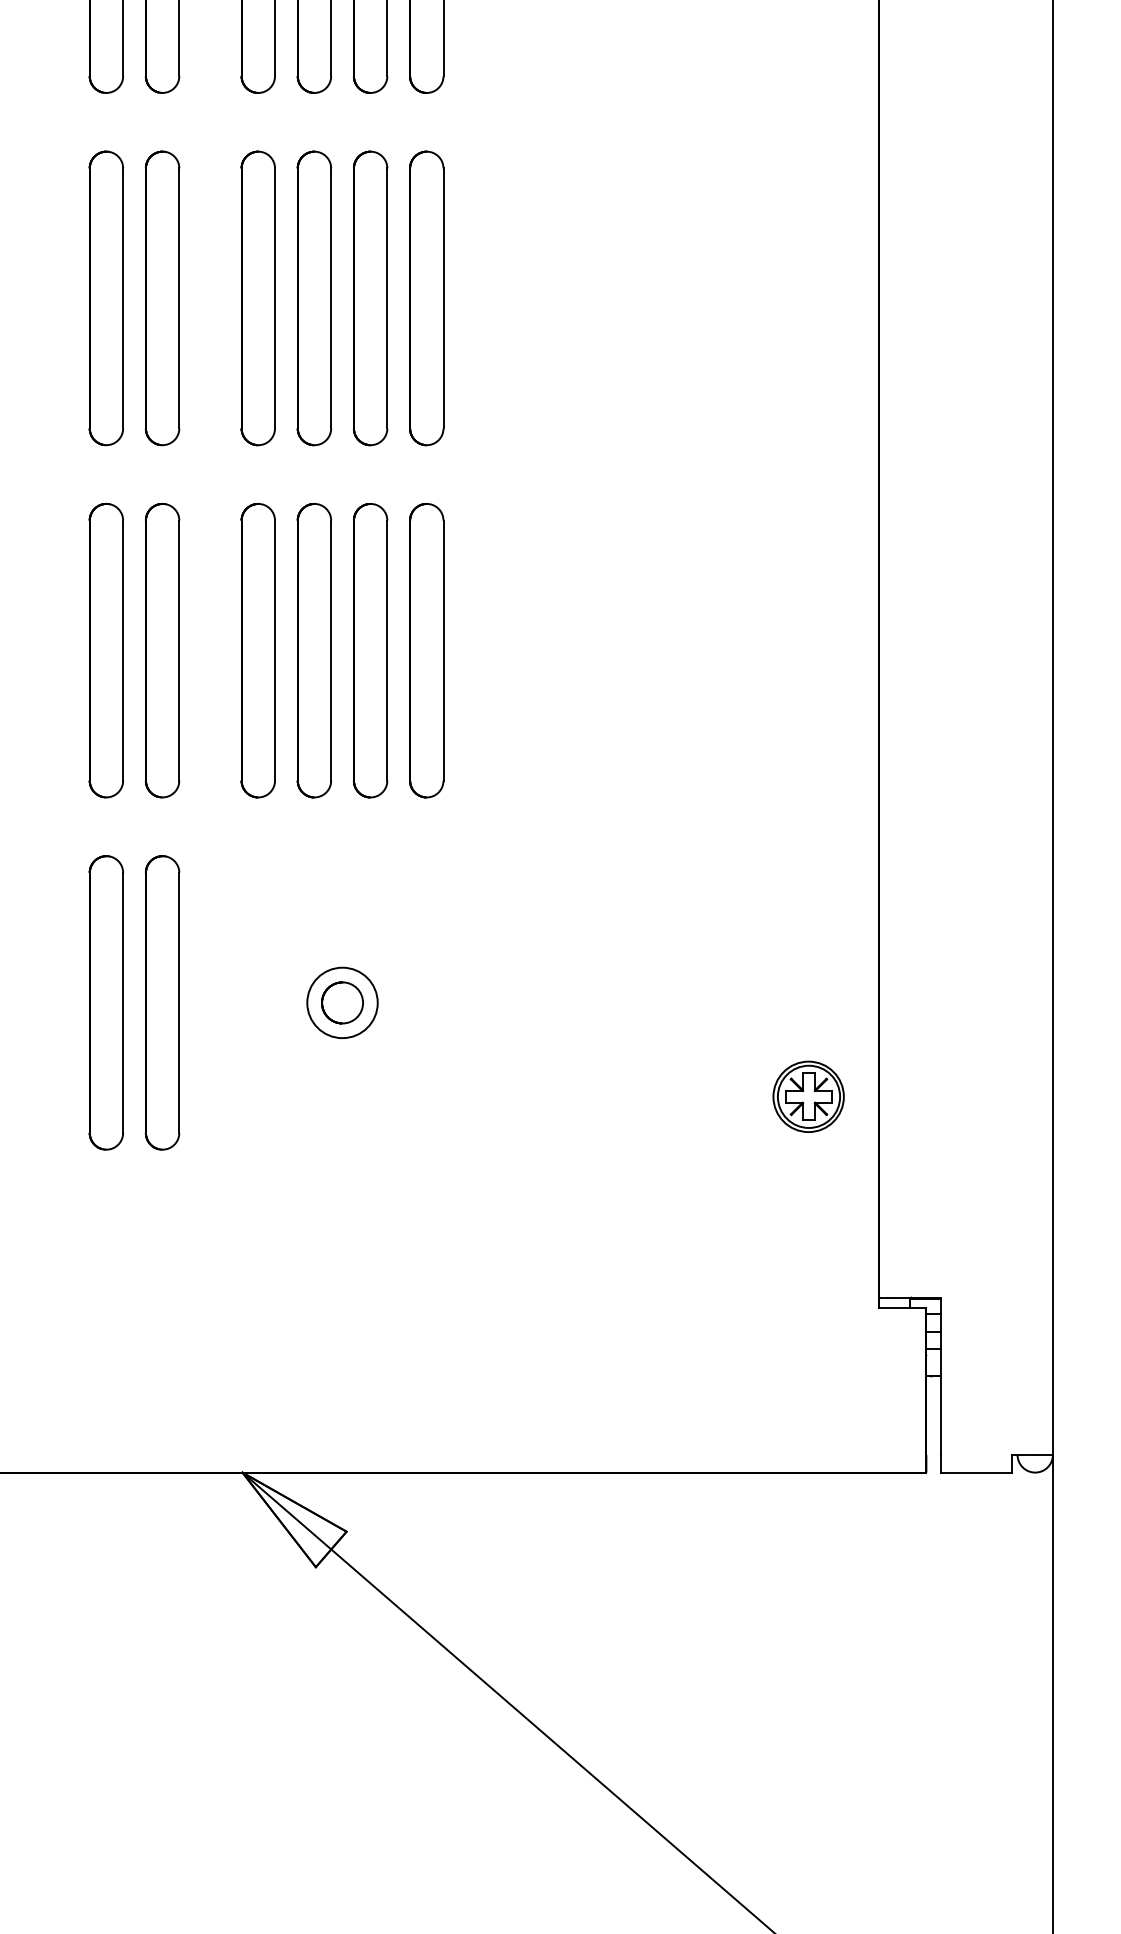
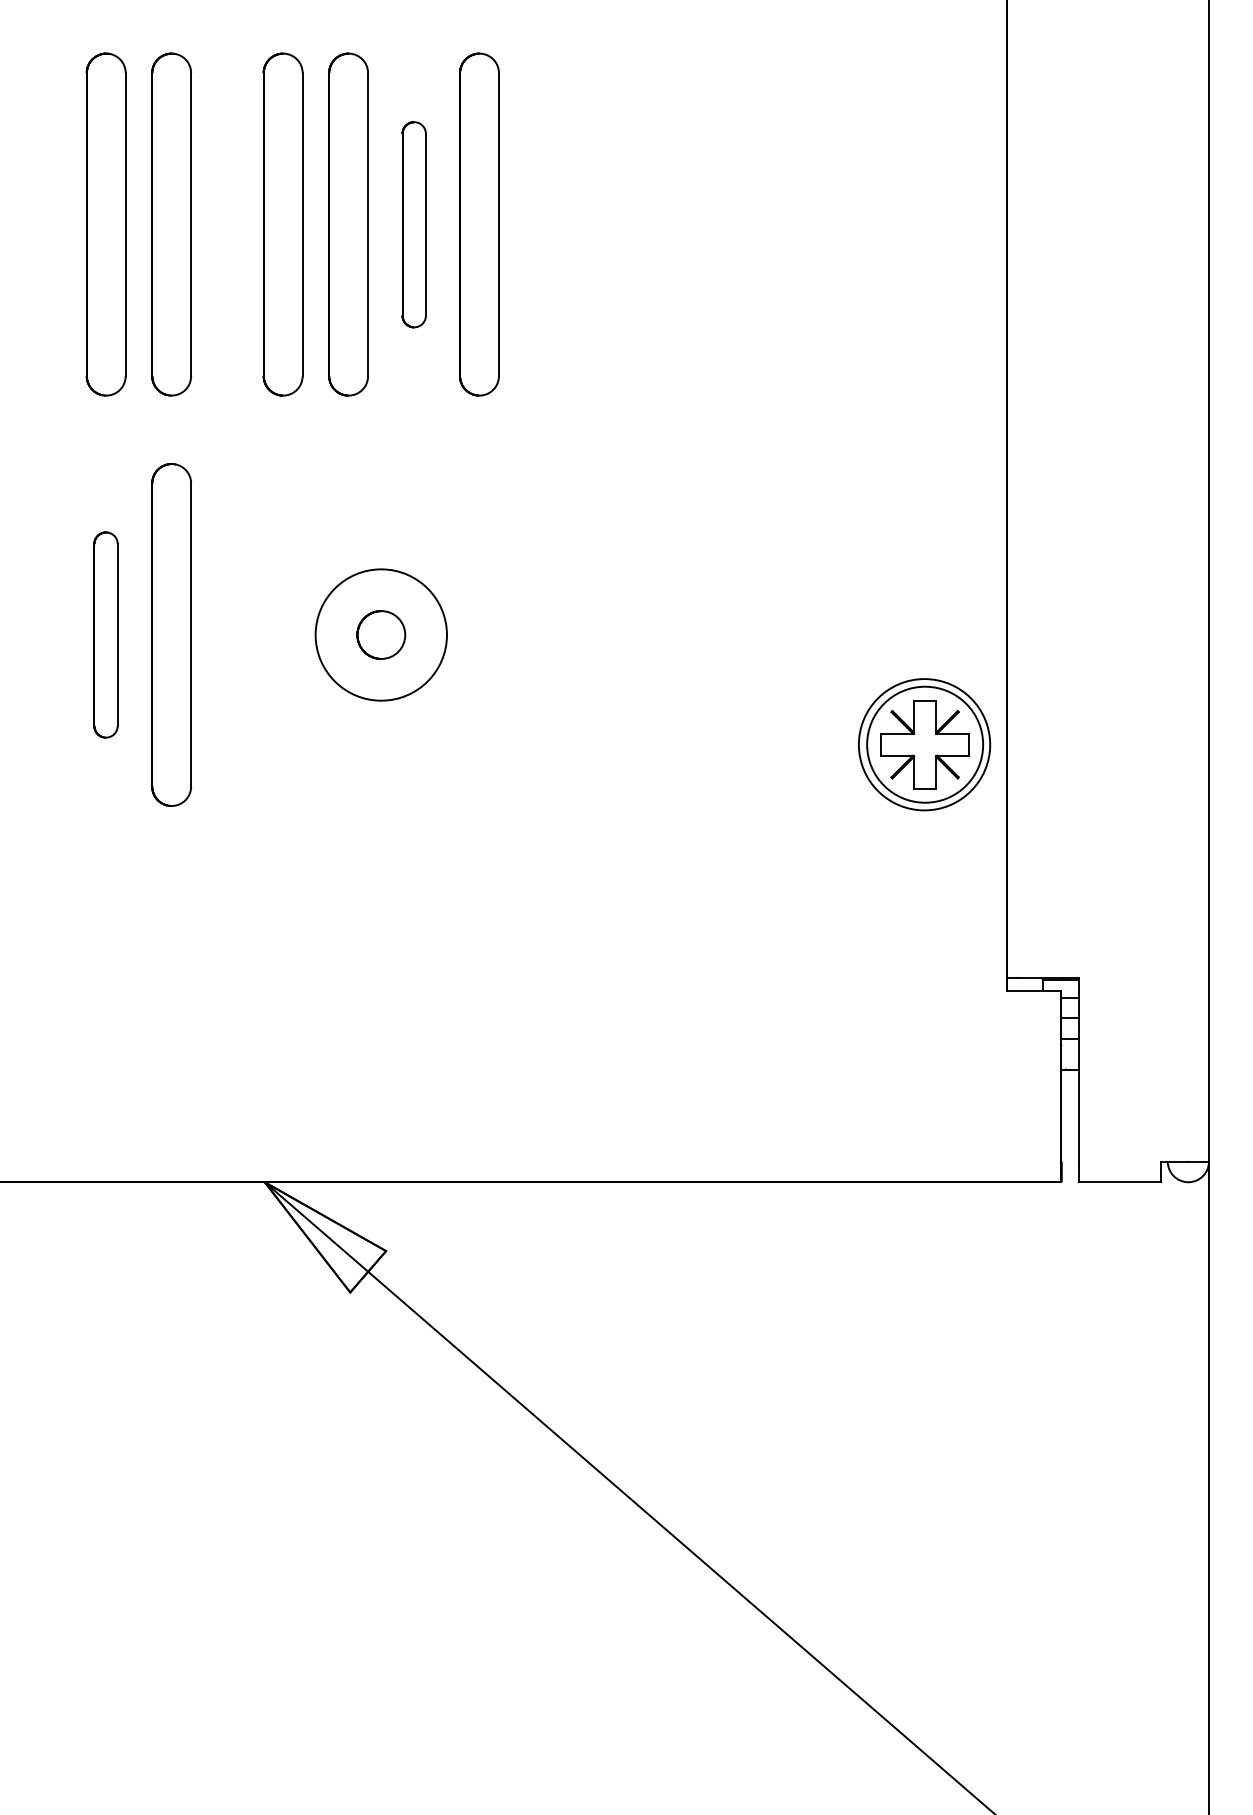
part: (370, 650) -> (413, 224), size x0.6
part: (105, 1002) -> (105, 634), size x0.6
circle: (342, 1002) -> (381, 634), size x1.6
part: (808, 1096) -> (924, 744), size x1.6

